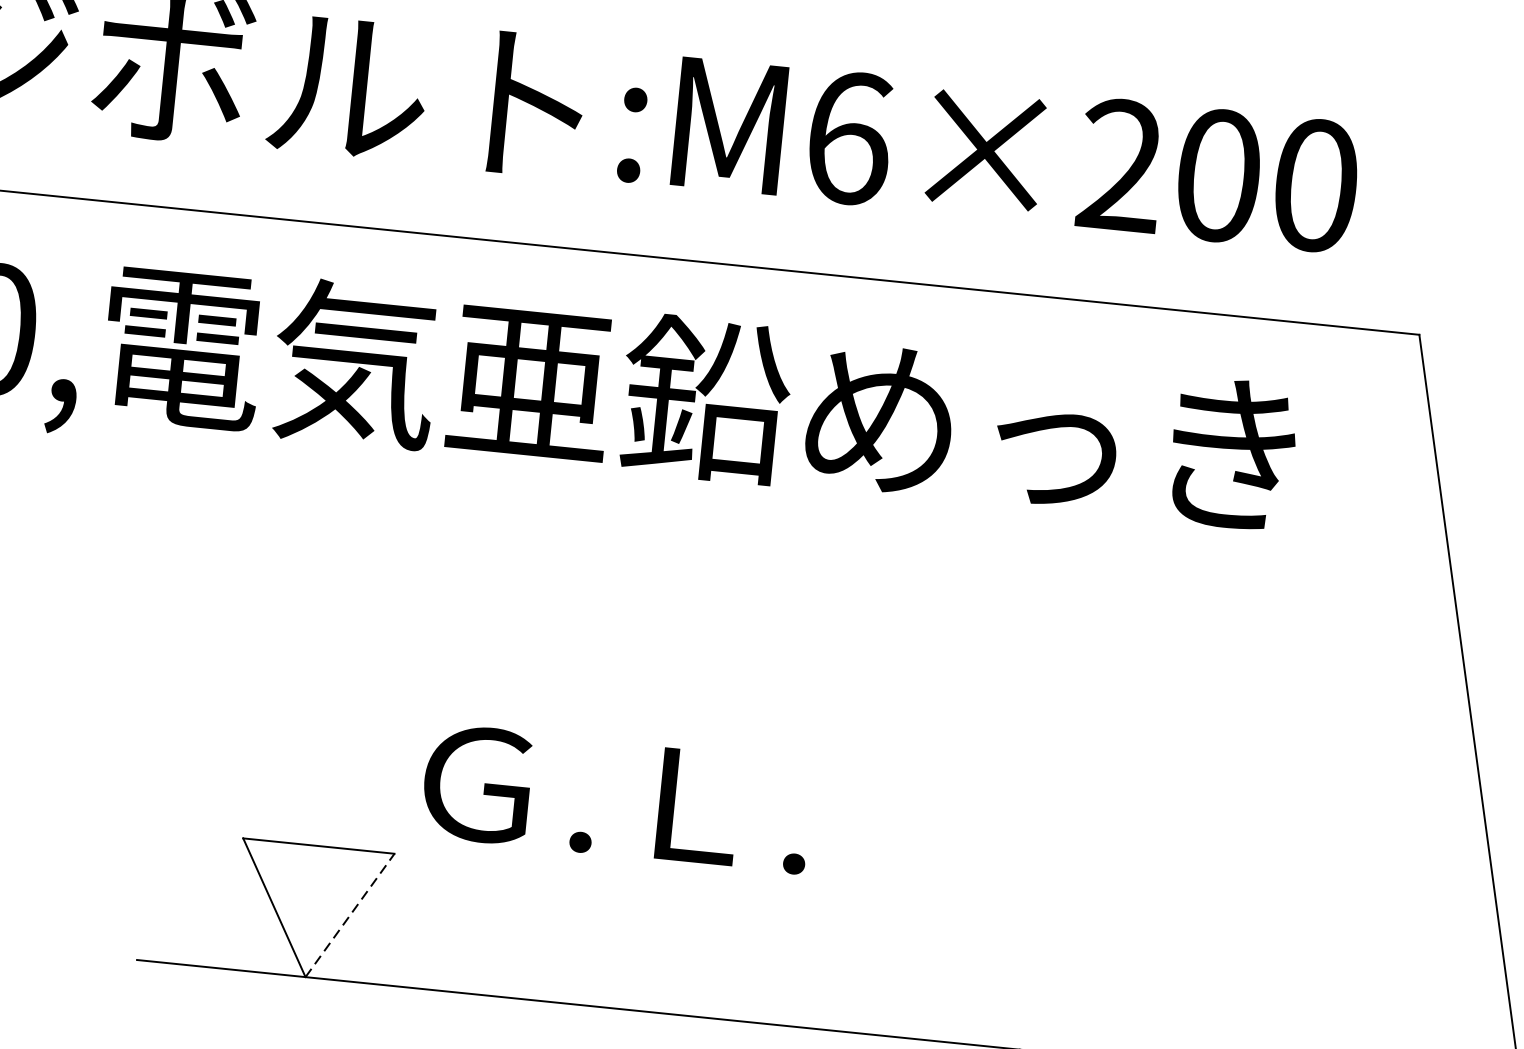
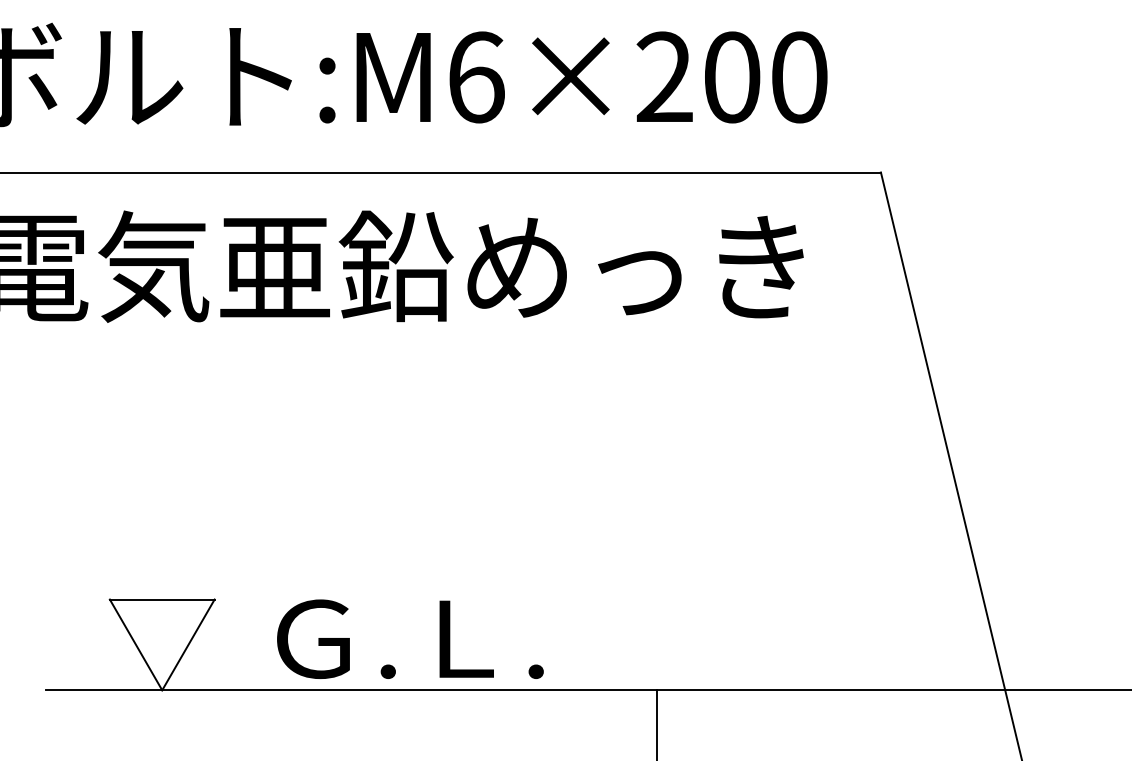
text: (617, 797) -> (410, 638), moved
line: (350, 914) -> (188, 644), dashed -> solid

